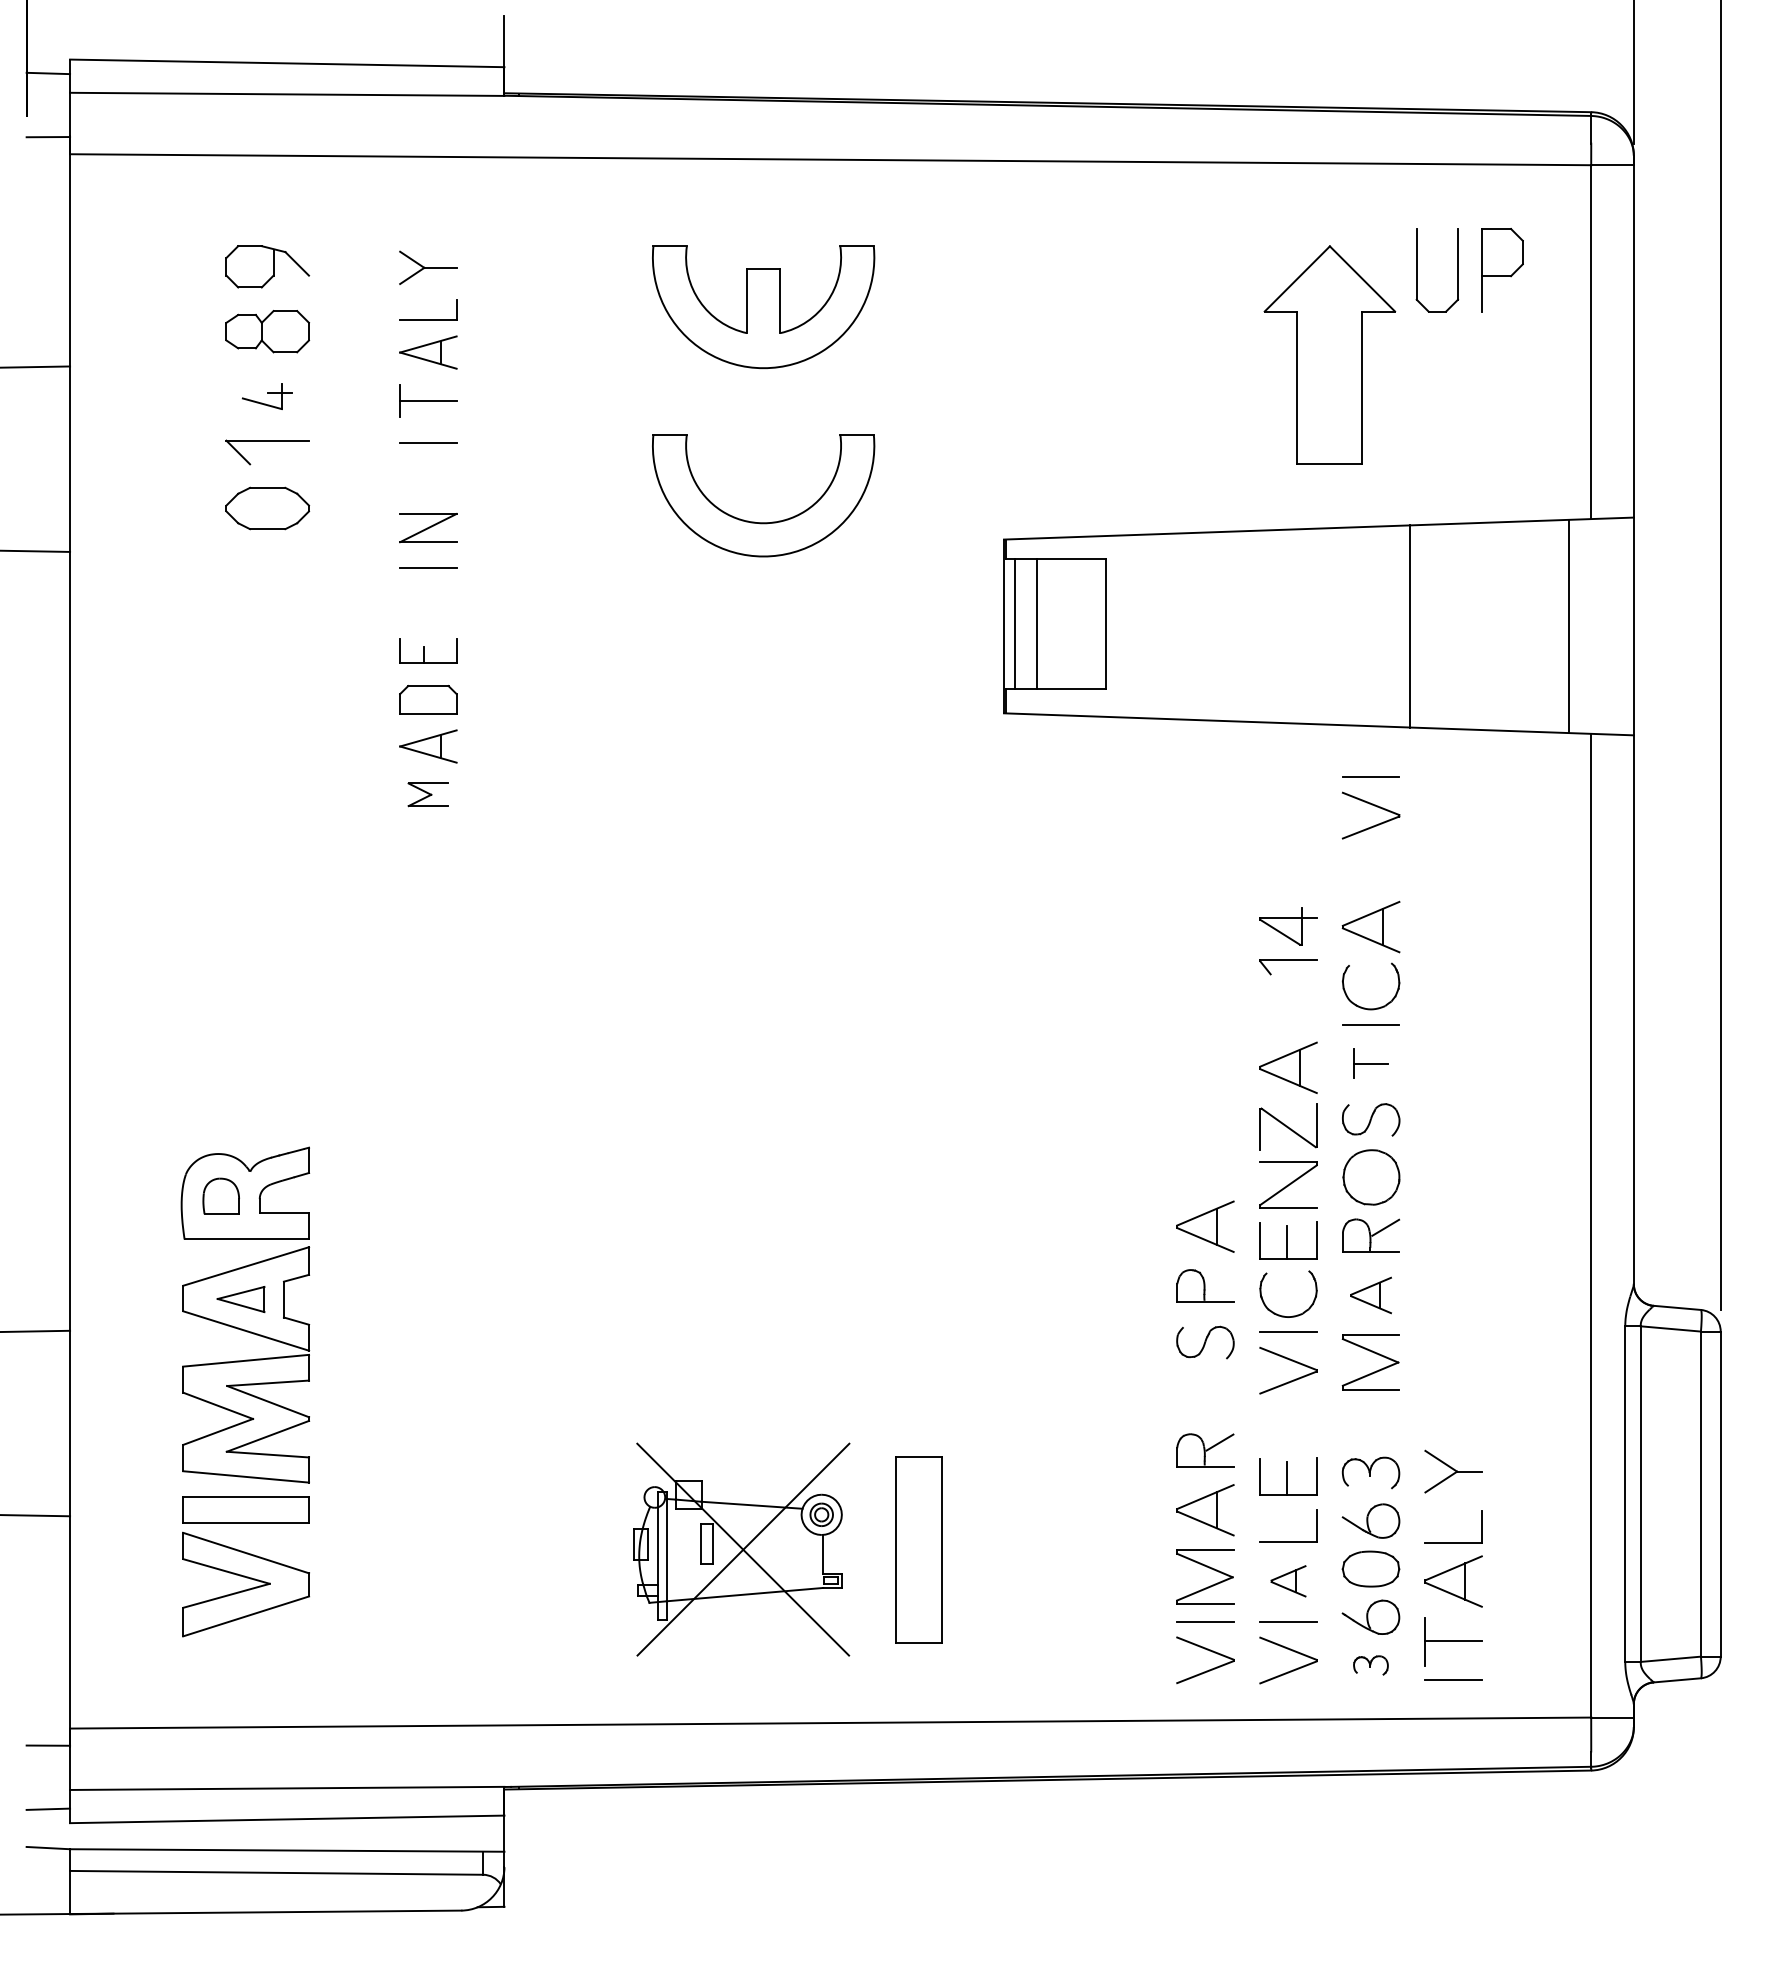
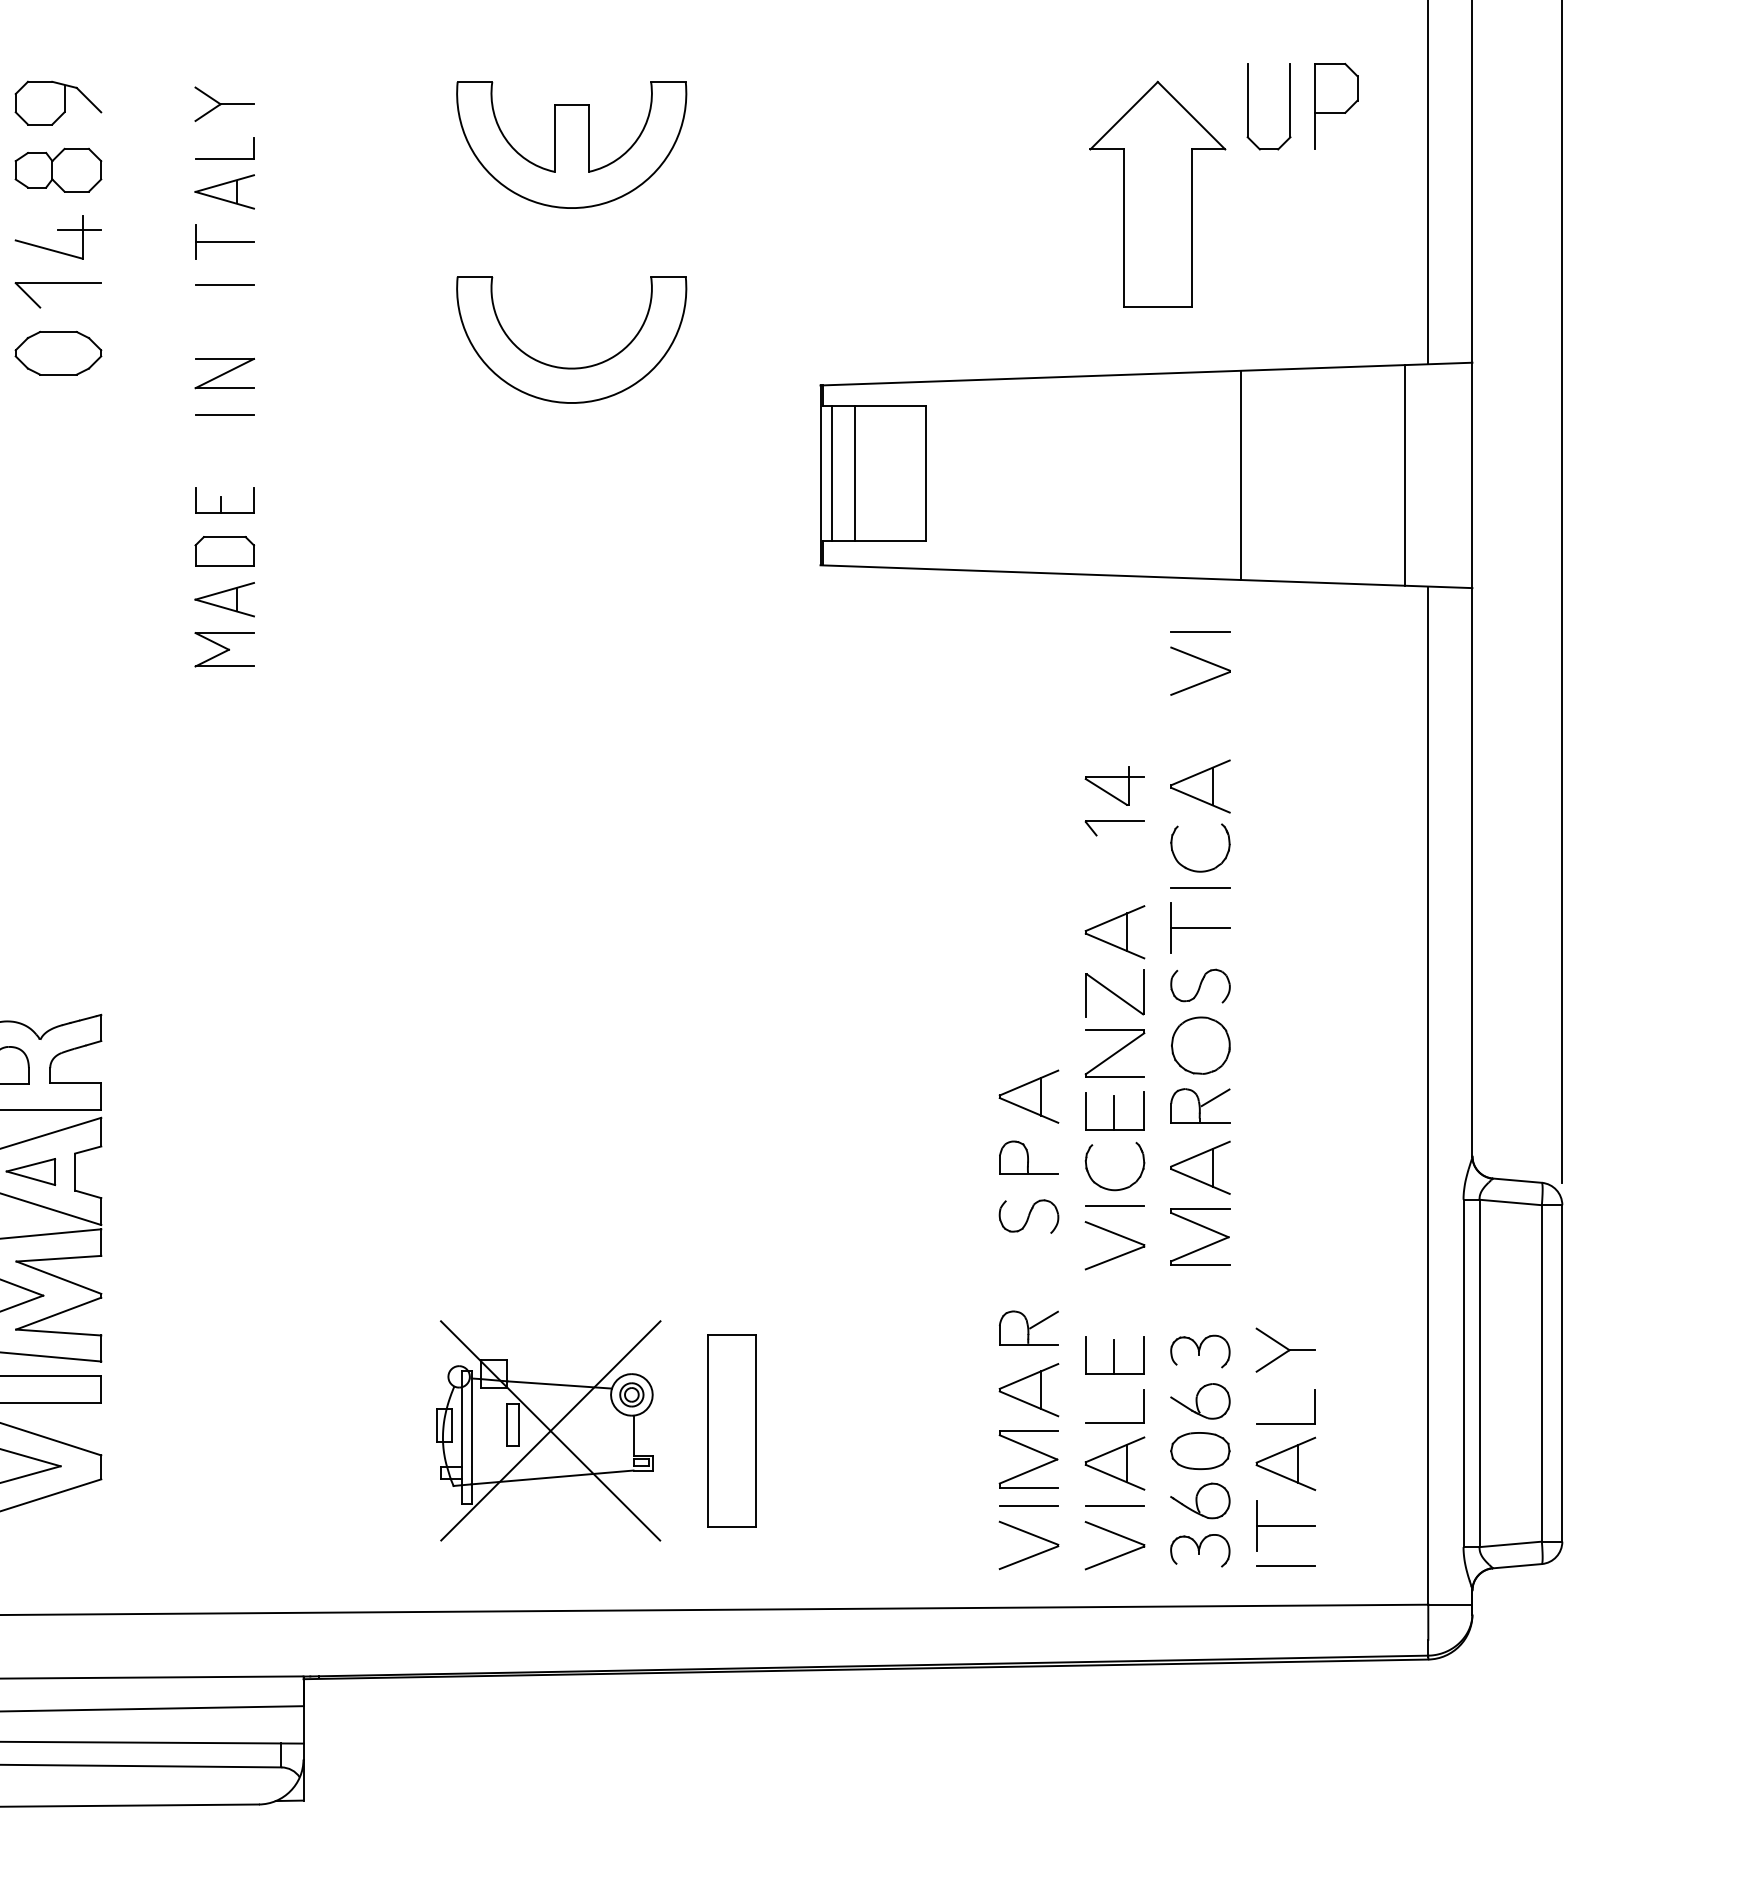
part: (267, 396) -> (58, 237), size x1.67
part: (428, 794) -> (224, 649), size x1.43
part: (1370, 1063) -> (1199, 927), size x1.67
part: (1371, 1295) -> (1200, 1167), size x1.43
part: (1288, 1581) -> (1114, 1463), size x1.67
part: (1370, 1665) -> (1199, 1550), size x1.67

